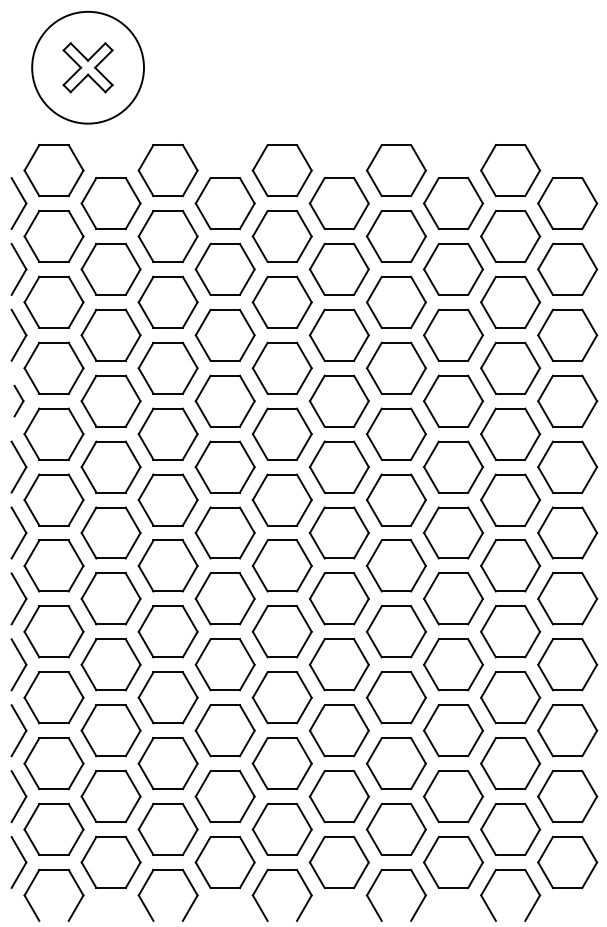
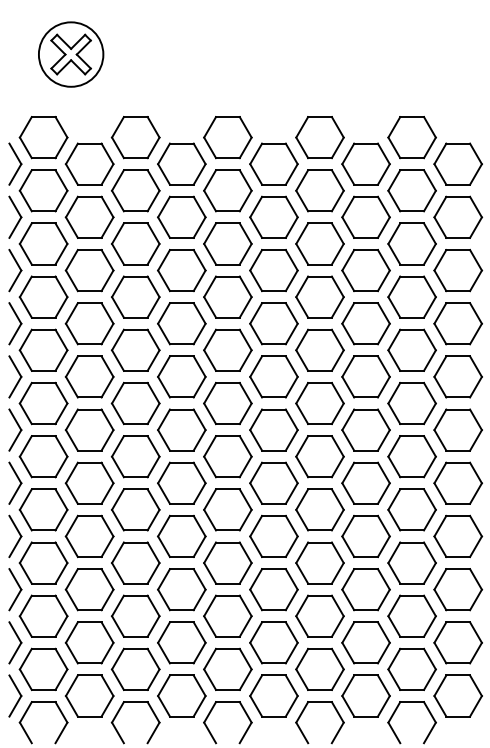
circle: (88, 67) -> (71, 54), size x0.71
part: (18, 400) -> (14, 323), size x1.67

